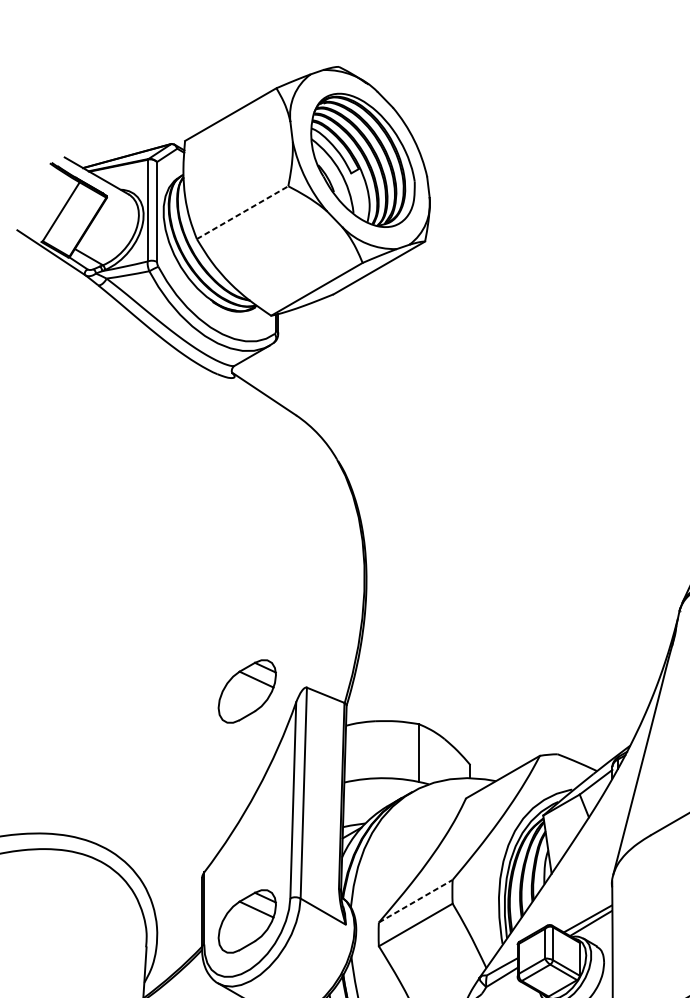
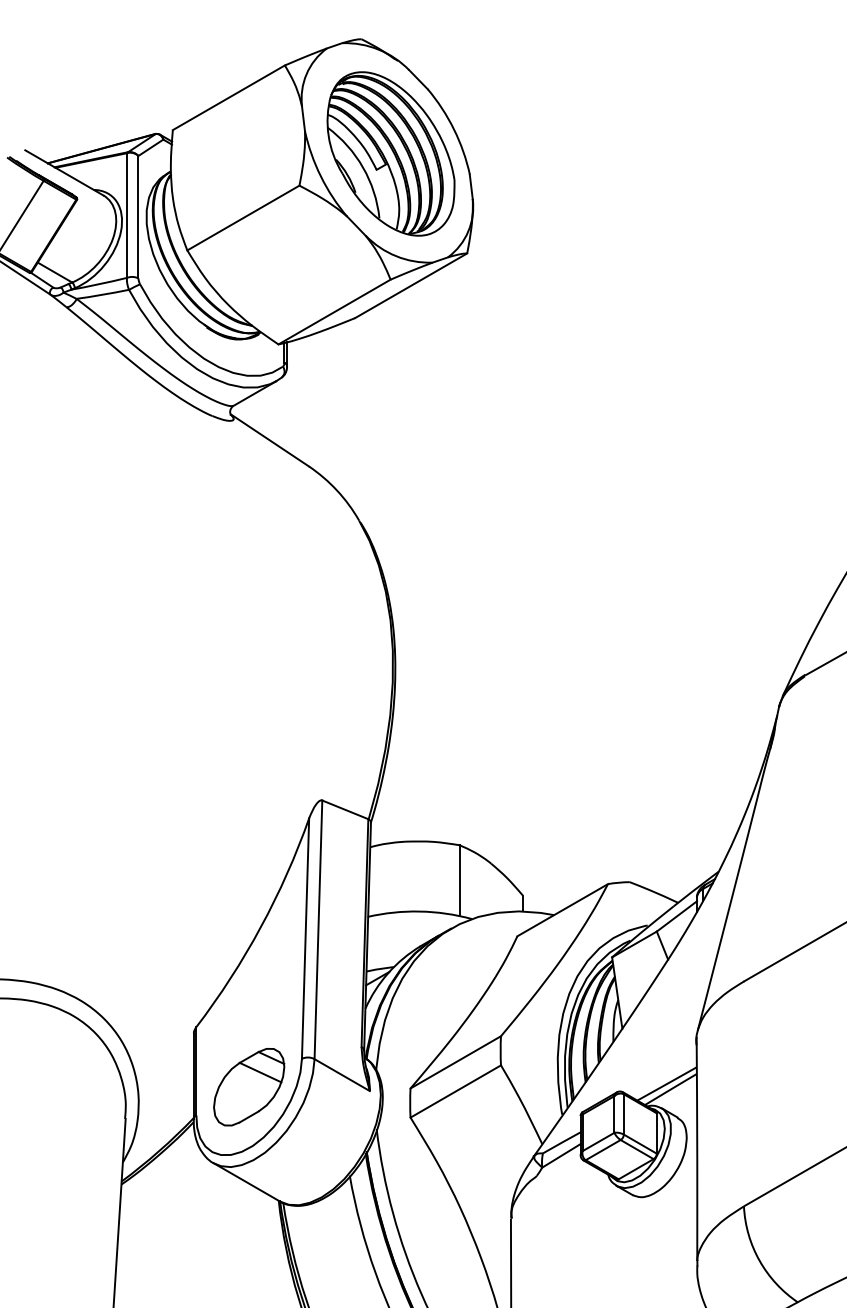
line: (242, 213) -> (243, 218), dashed -> solid
part: (247, 691) -> (249, 805), removed
line: (416, 901) -> (456, 1062), dashed -> solid

